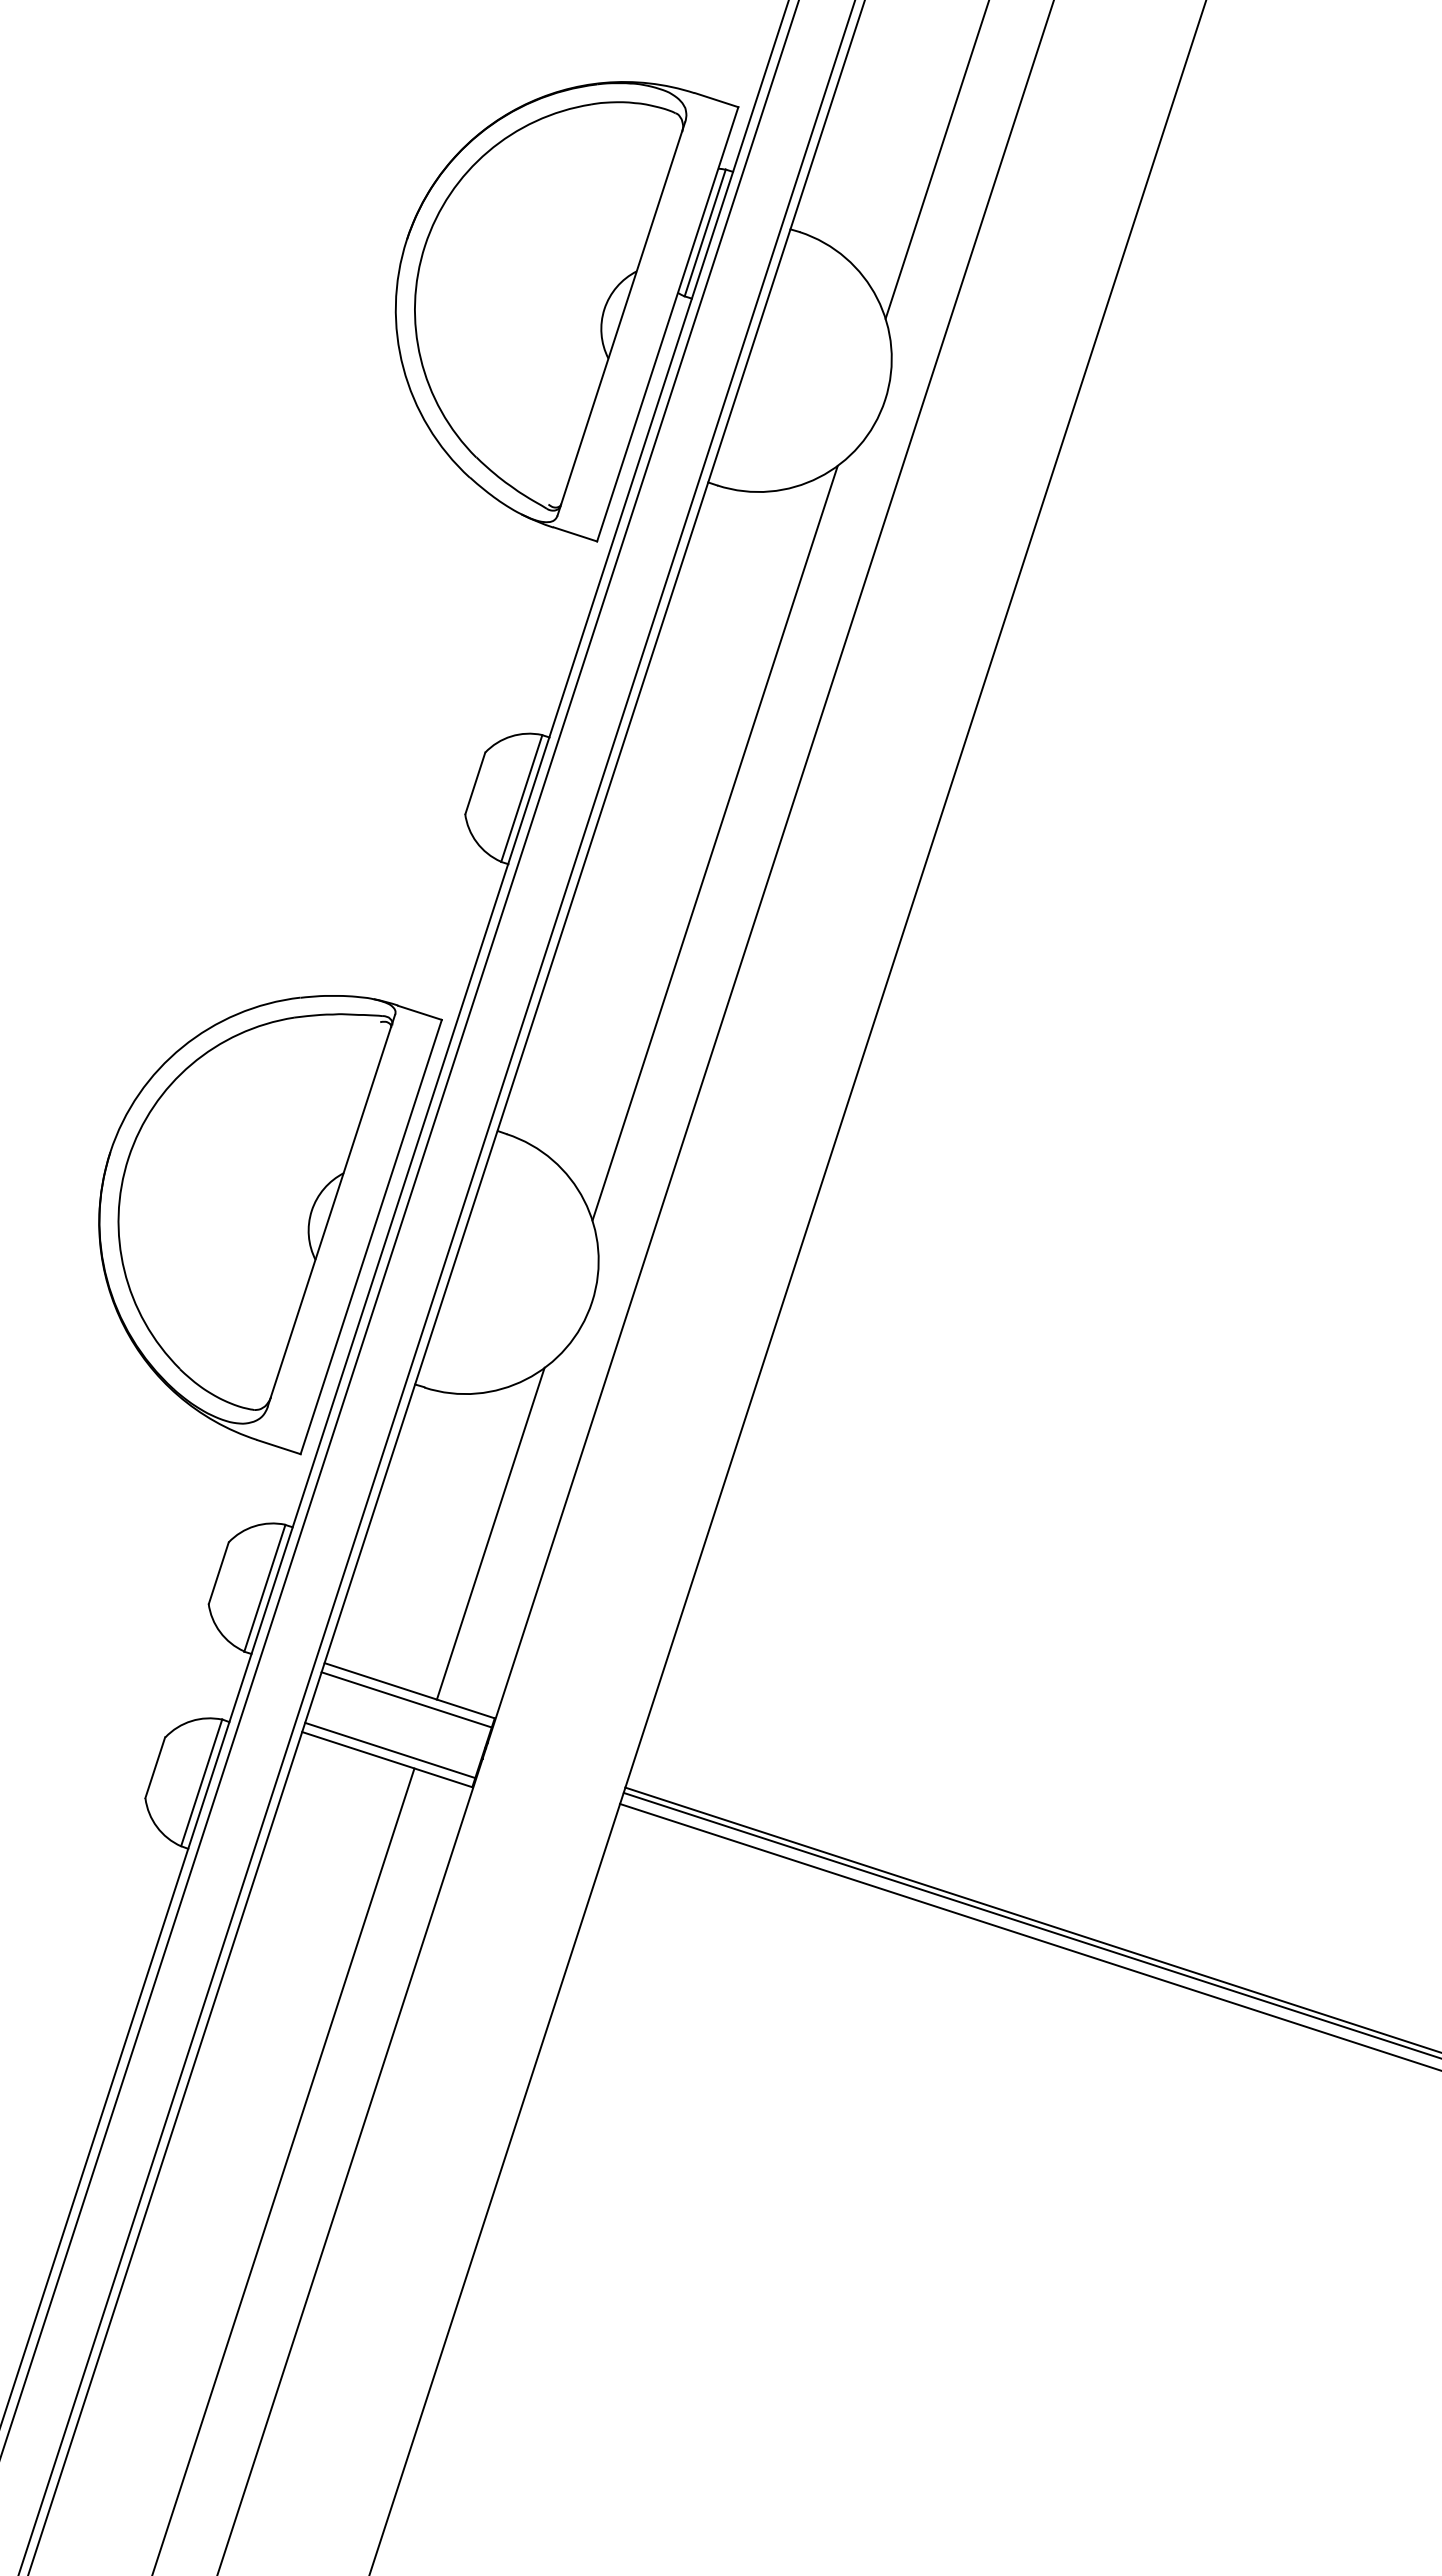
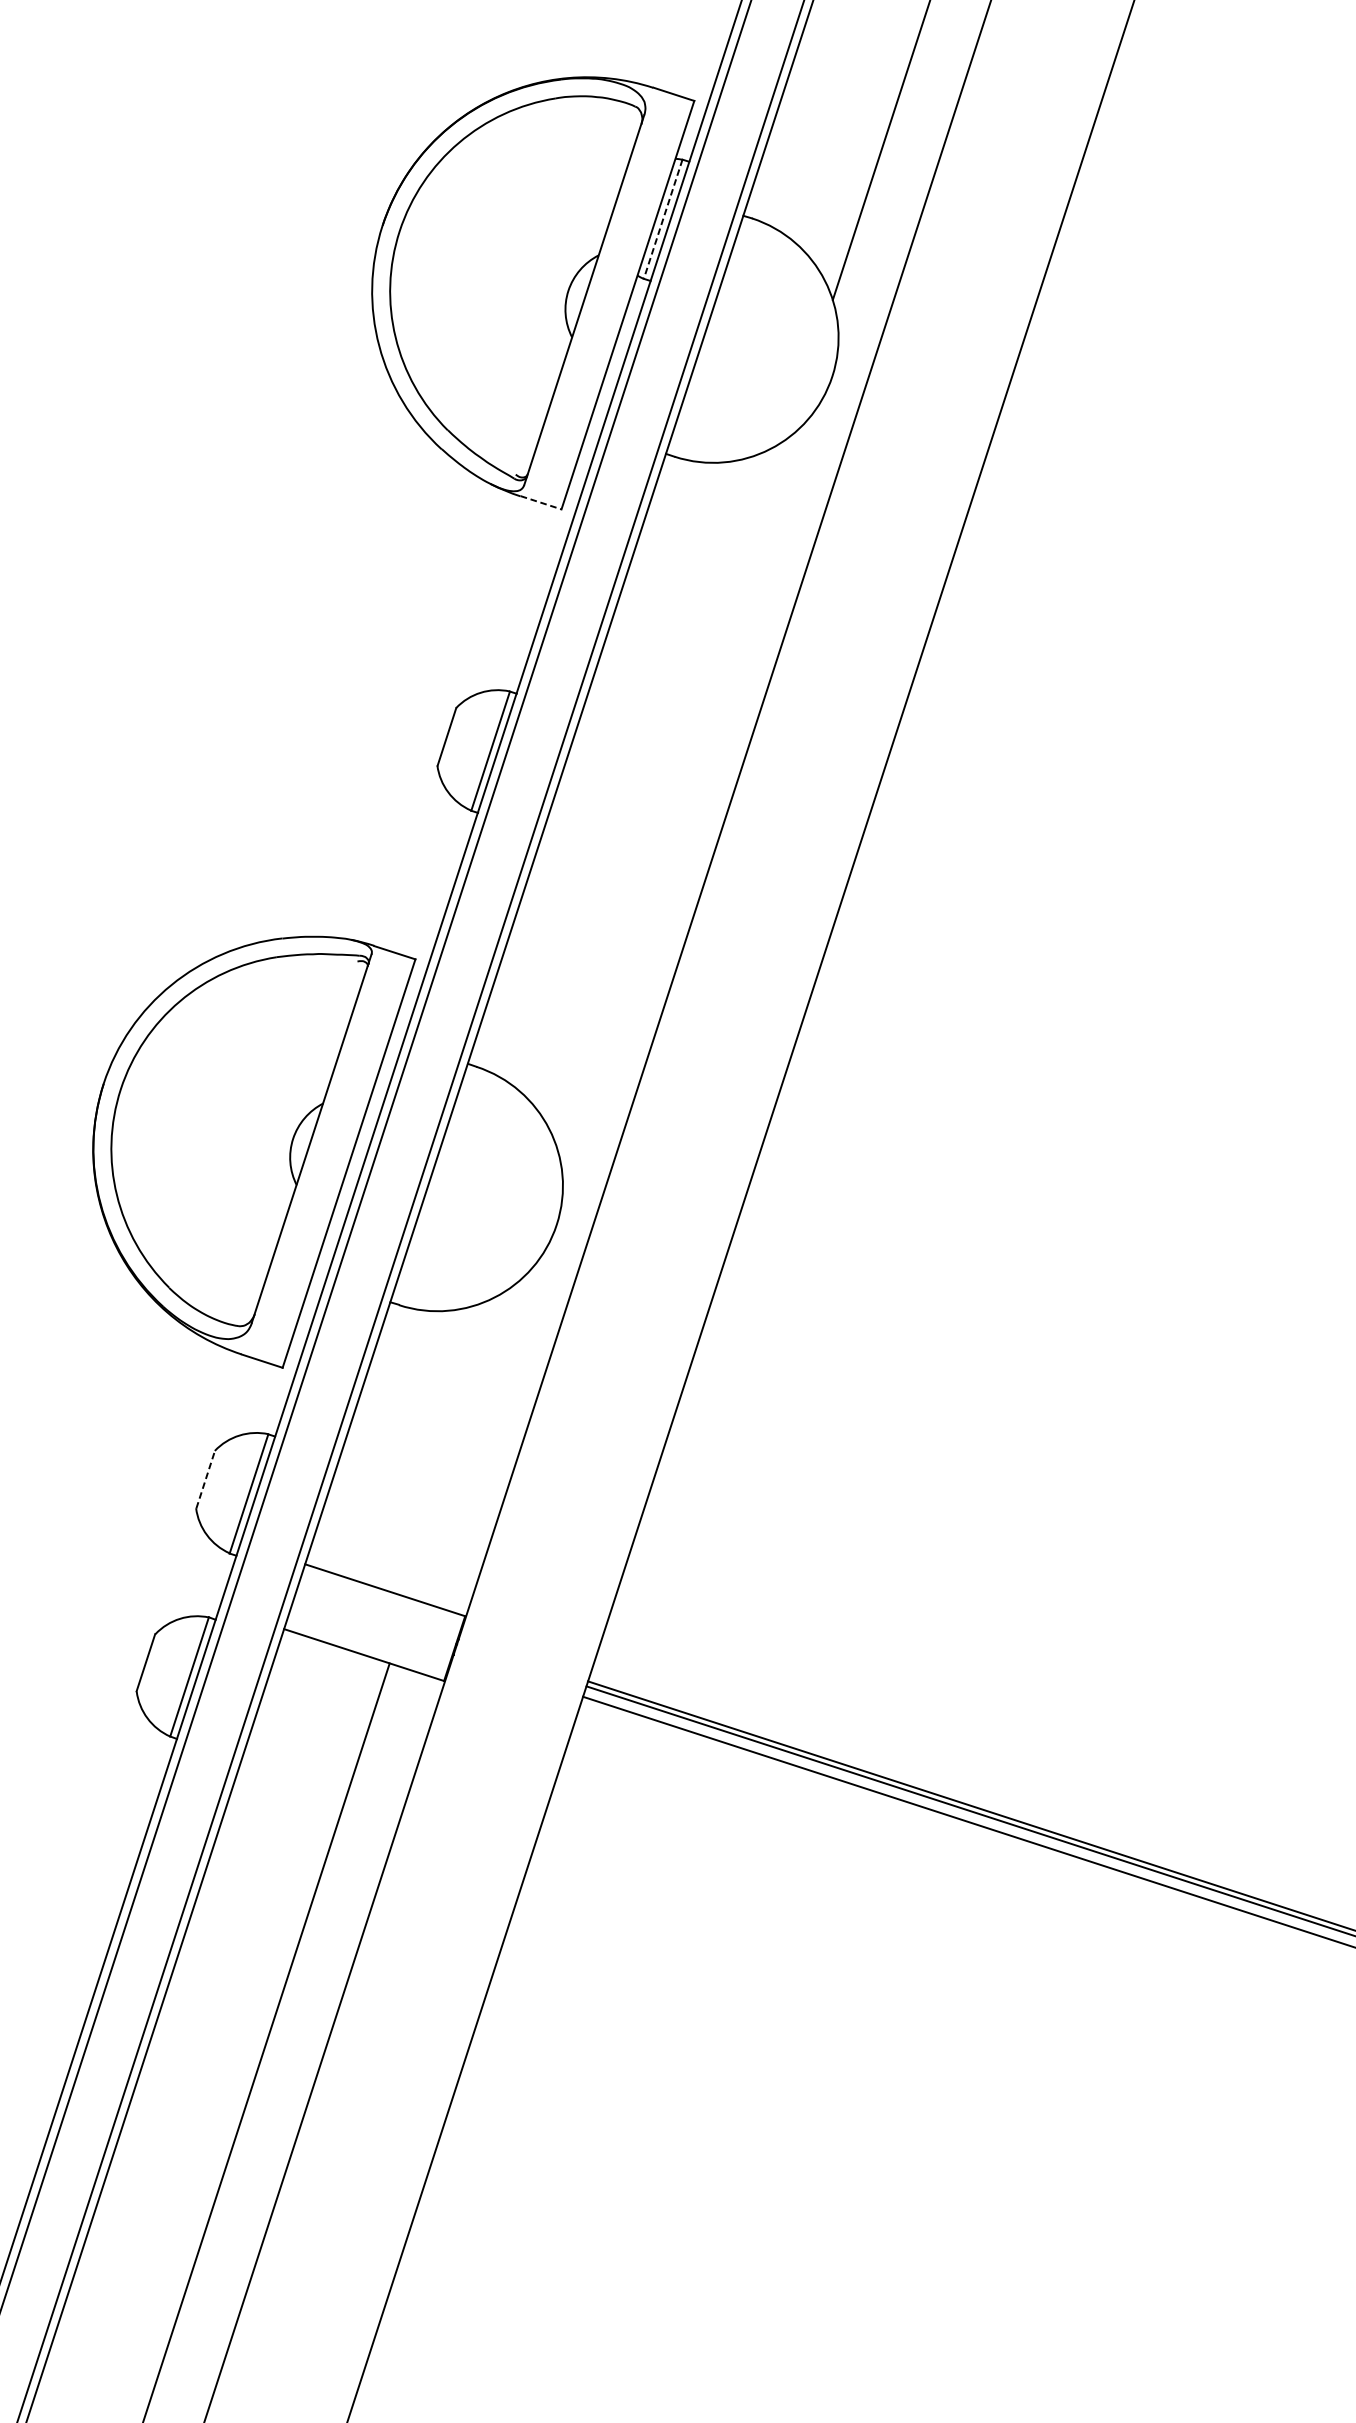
line: (705, 232) -> (663, 218), solid -> dashed
line: (575, 534) -> (541, 502), solid -> dashed
line: (714, 843) -> (671, 793), removed
line: (490, 1533) -> (461, 1442), removed
line: (218, 1572) -> (205, 1479), solid -> dashed
line: (406, 1699) -> (382, 1598), removed
line: (390, 1750) -> (367, 1646), removed

